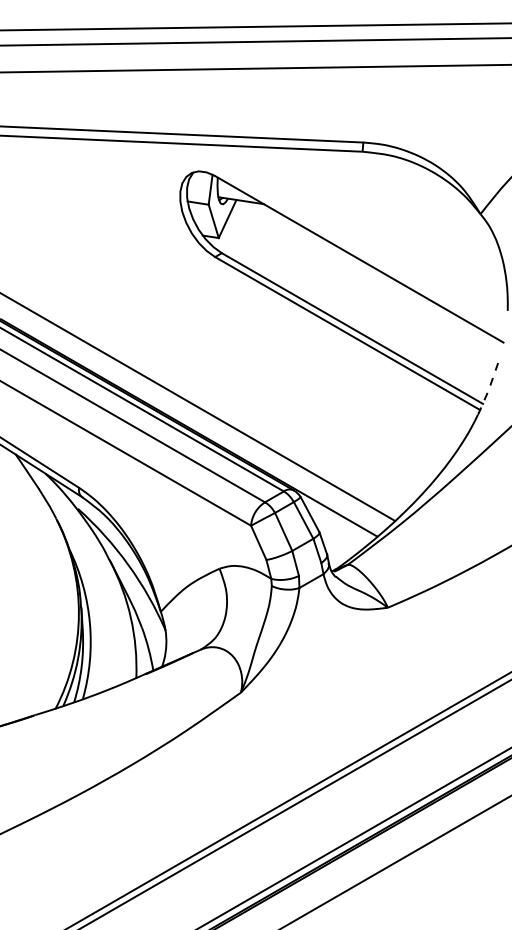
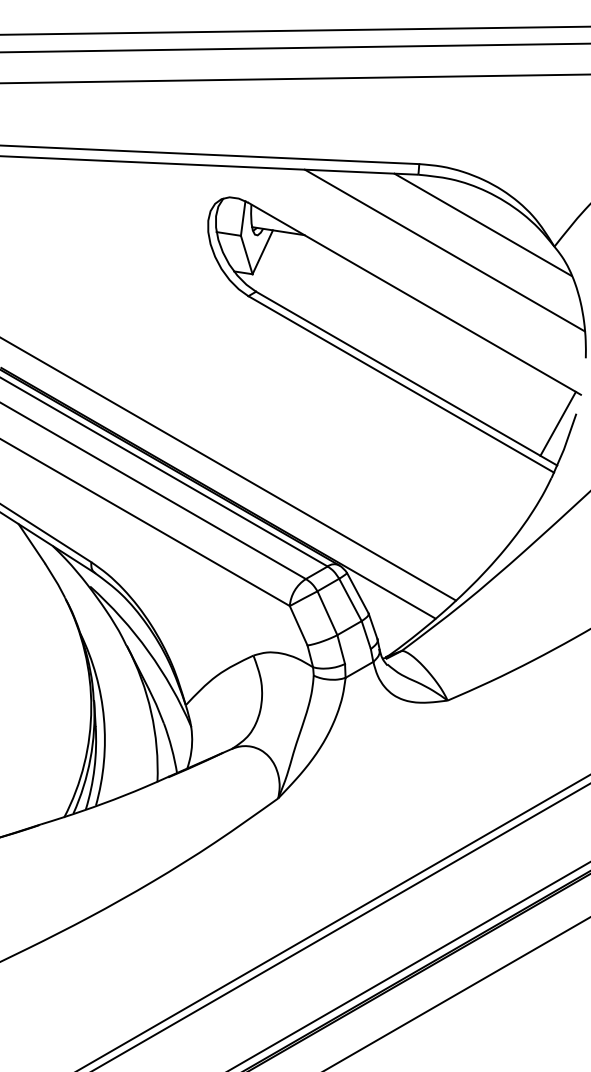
line: (418, 194) -> (482, 224), added
line: (385, 217) -> (444, 250), added
line: (483, 367) -> (557, 423), added
line: (489, 387) -> (564, 446), dashed -> solid

